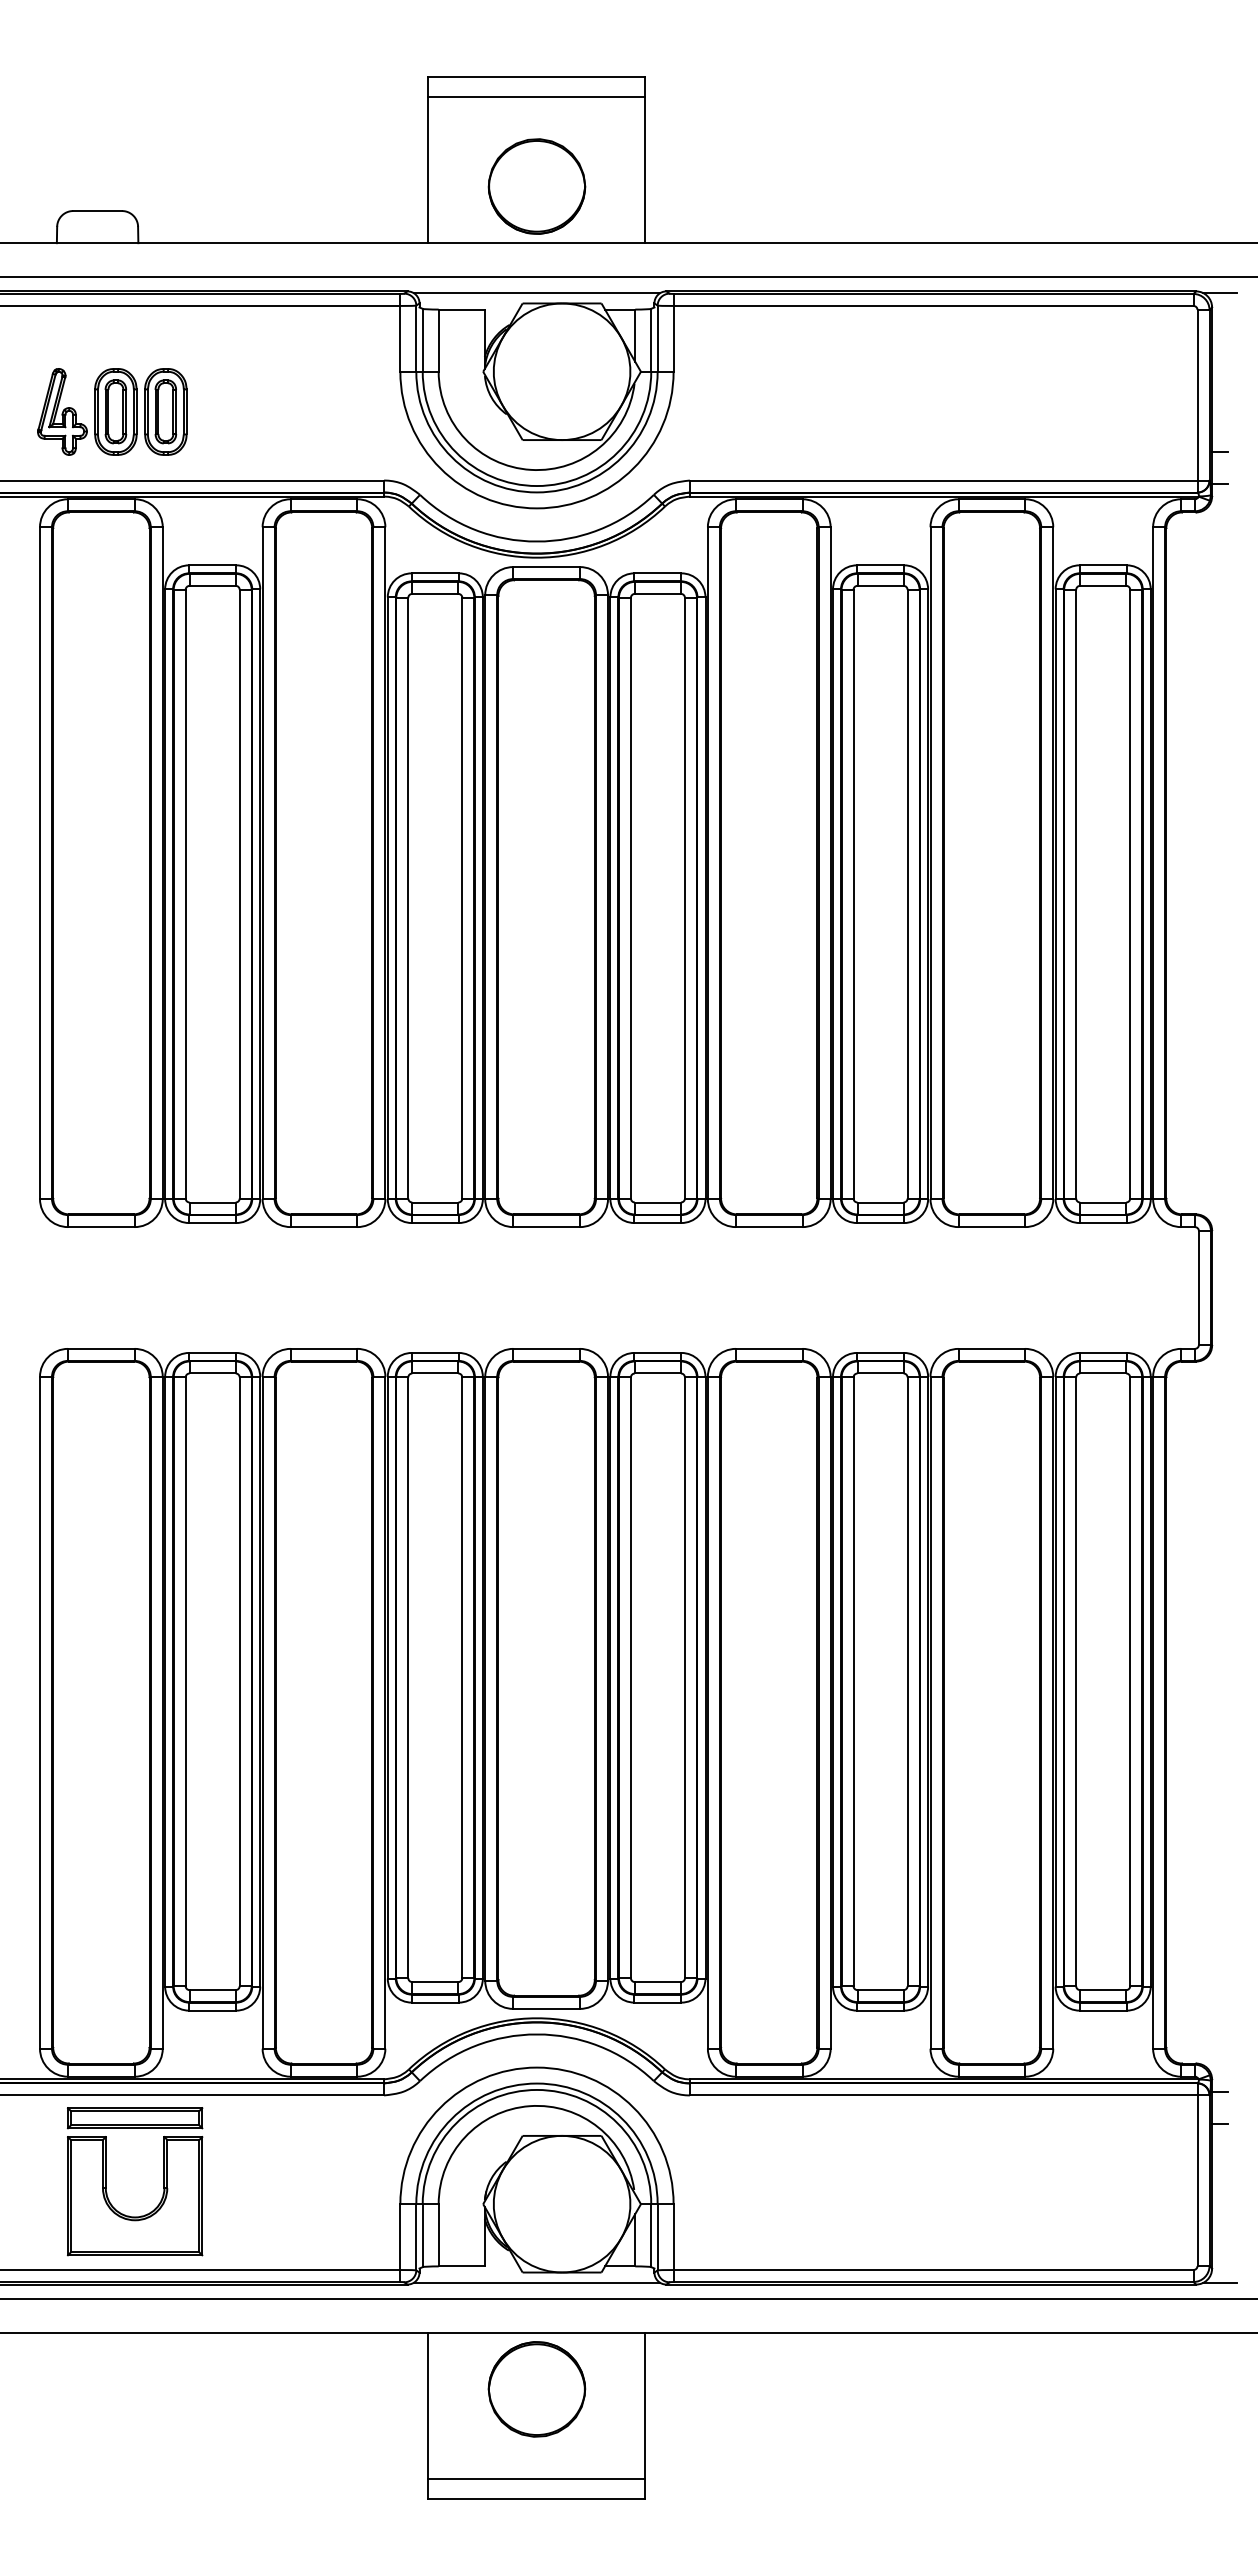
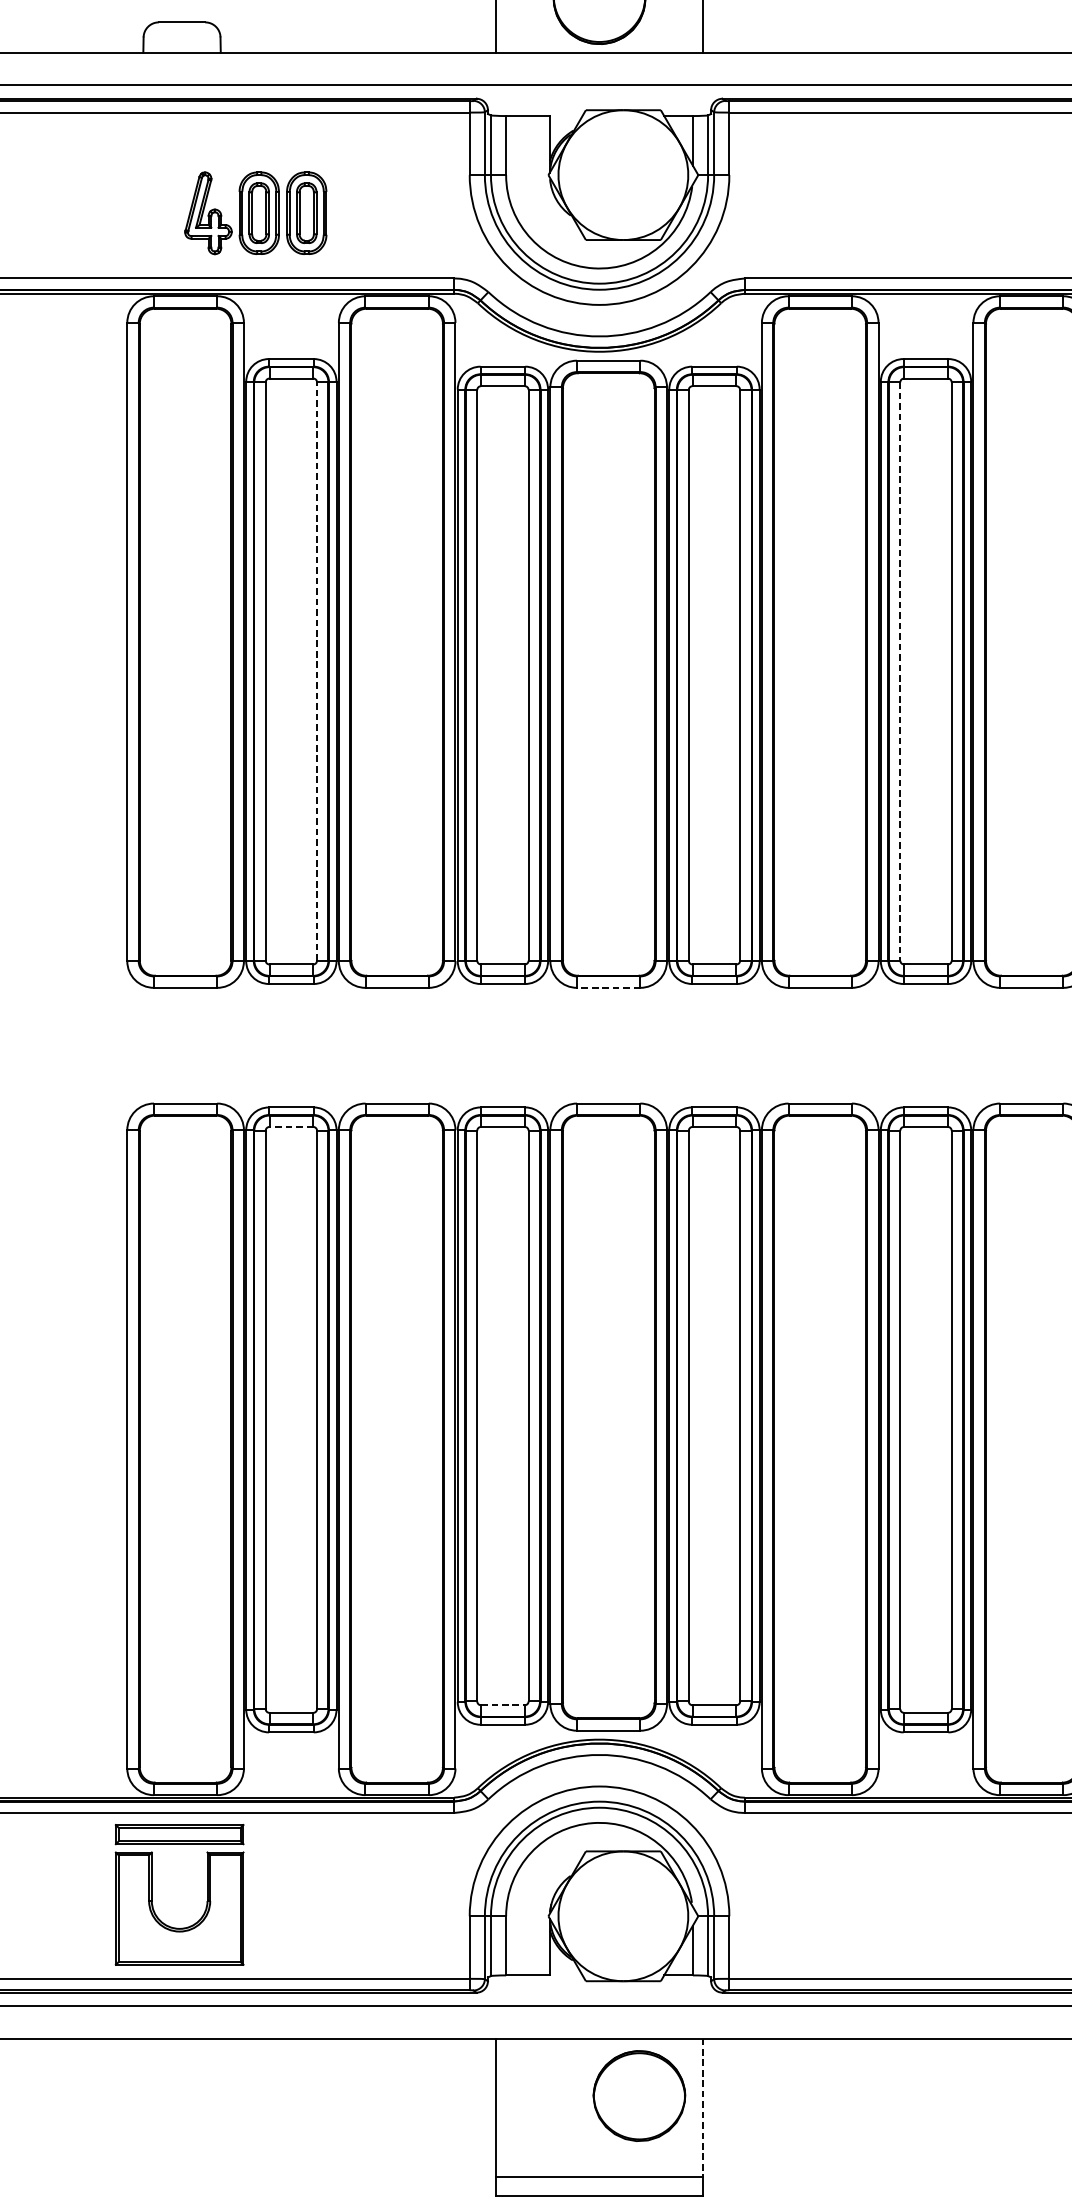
line: (536, 293) -> (599, 100), removed
part: (112, 411) -> (256, 212), moved
line: (239, 893) -> (316, 670), solid -> dashed
line: (853, 894) -> (900, 671), solid -> dashed
line: (546, 1227) -> (608, 988), solid -> dashed
line: (212, 1373) -> (291, 1126), solid -> dashed
line: (435, 1982) -> (503, 1705), solid -> dashed
part: (163, 2181) -> (206, 1894), moved
line: (536, 2282) -> (599, 1990), removed
part: (536, 2389) -> (638, 2096), moved
line: (645, 2405) -> (702, 2107), solid -> dashed

